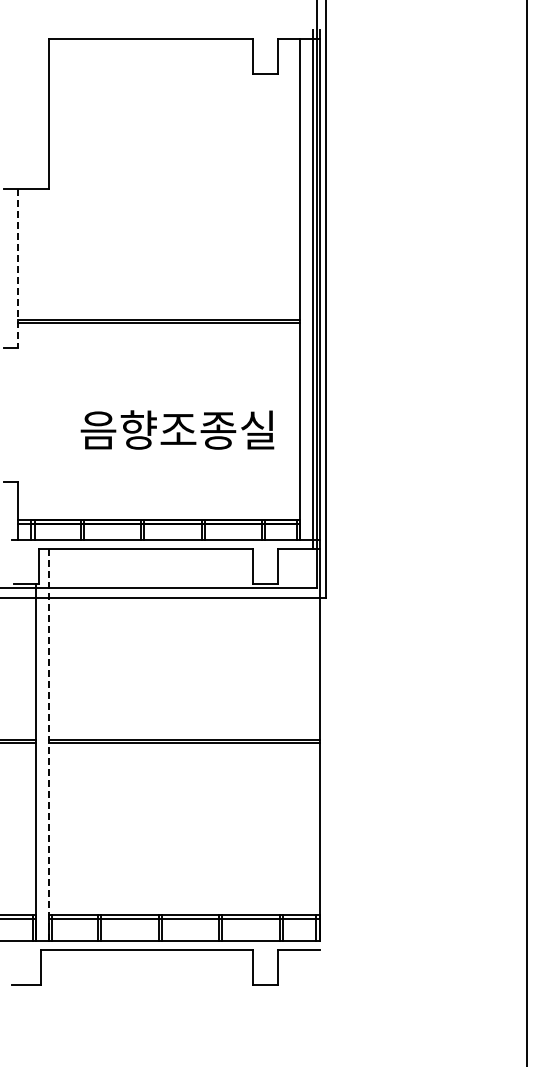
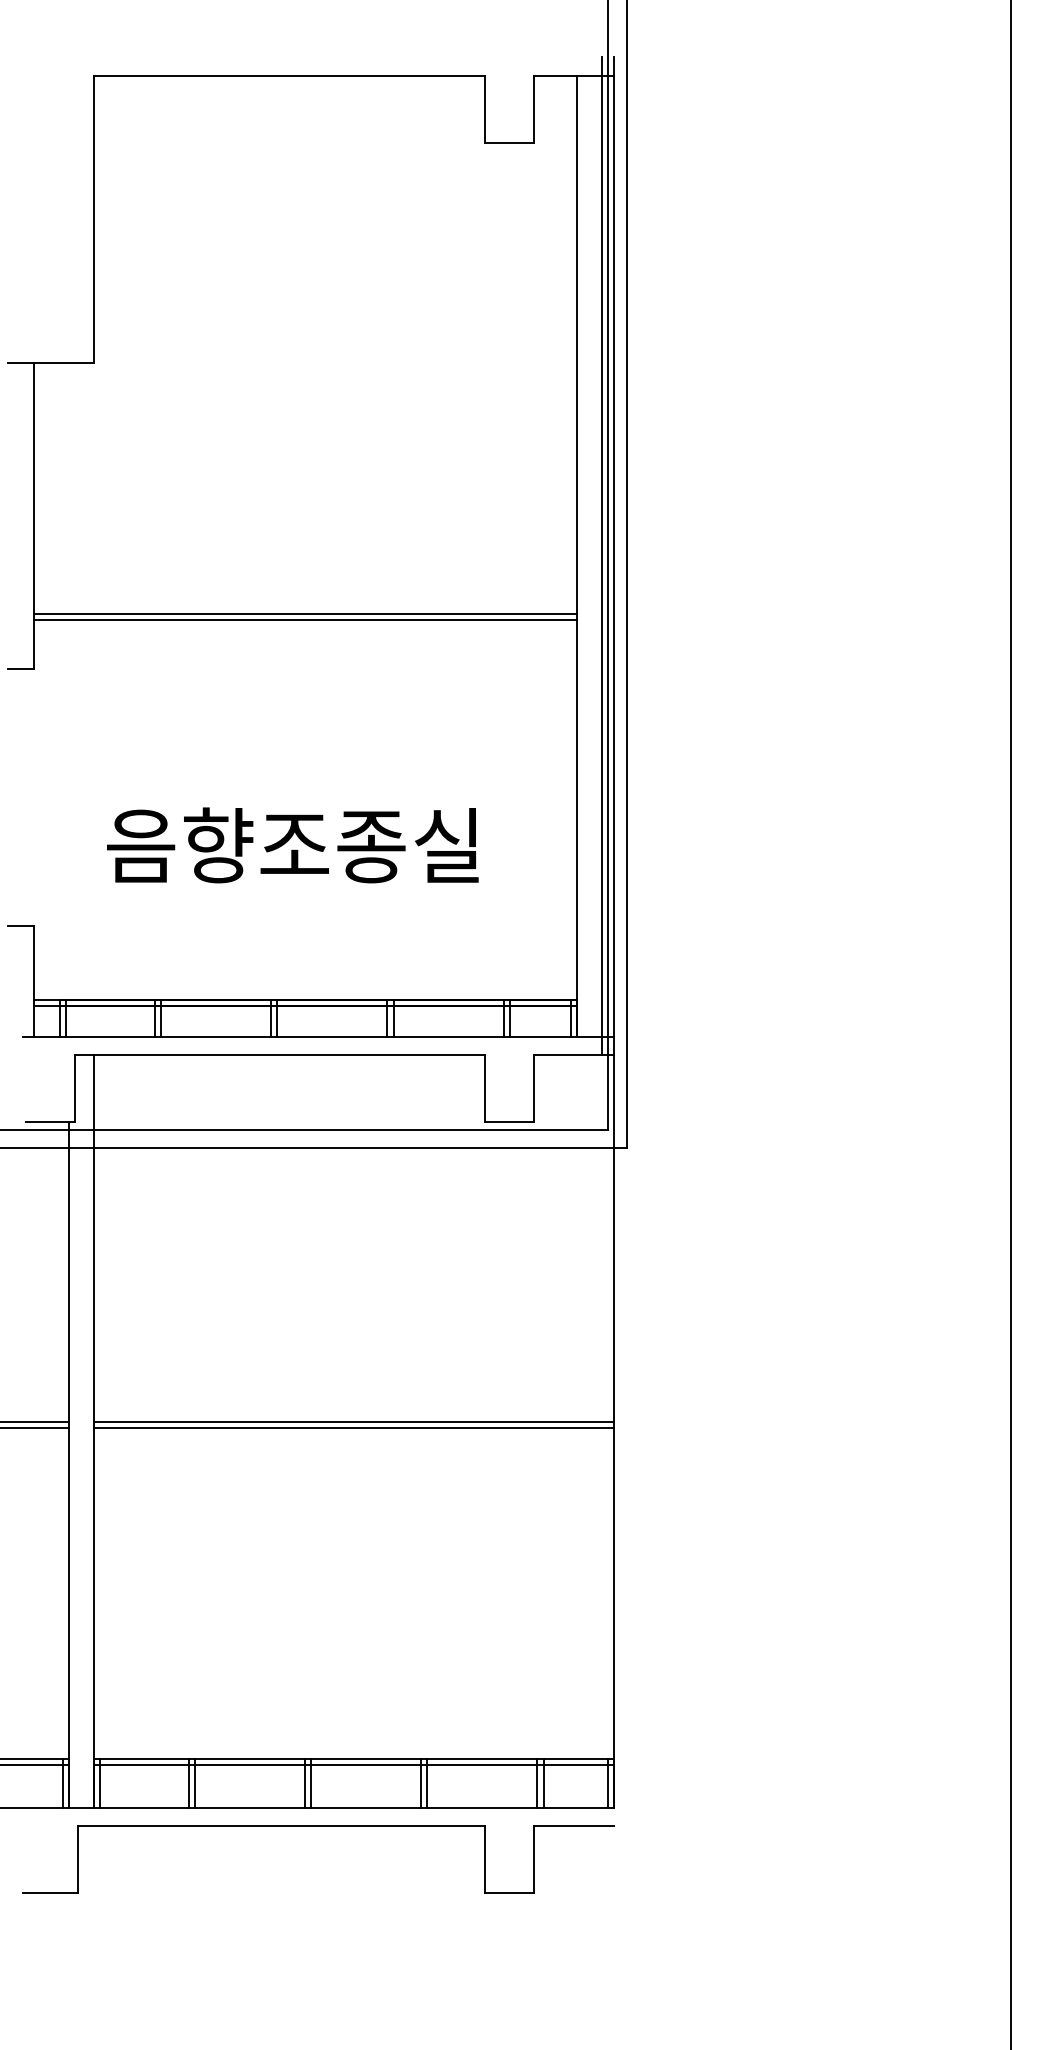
line: (17, 268) -> (33, 515), dashed -> solid
text: (177, 429) -> (292, 844), moved
line: (48, 744) -> (93, 1430), dashed -> solid

